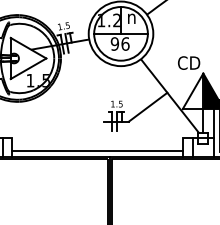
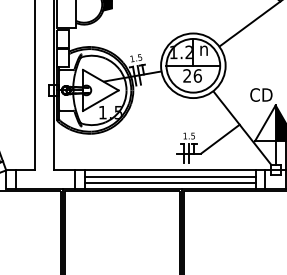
text: (115, 43) -> (187, 75), 96 -> 26
line: (97, 138) -> (169, 170), added
line: (97, 145) -> (169, 177), added

